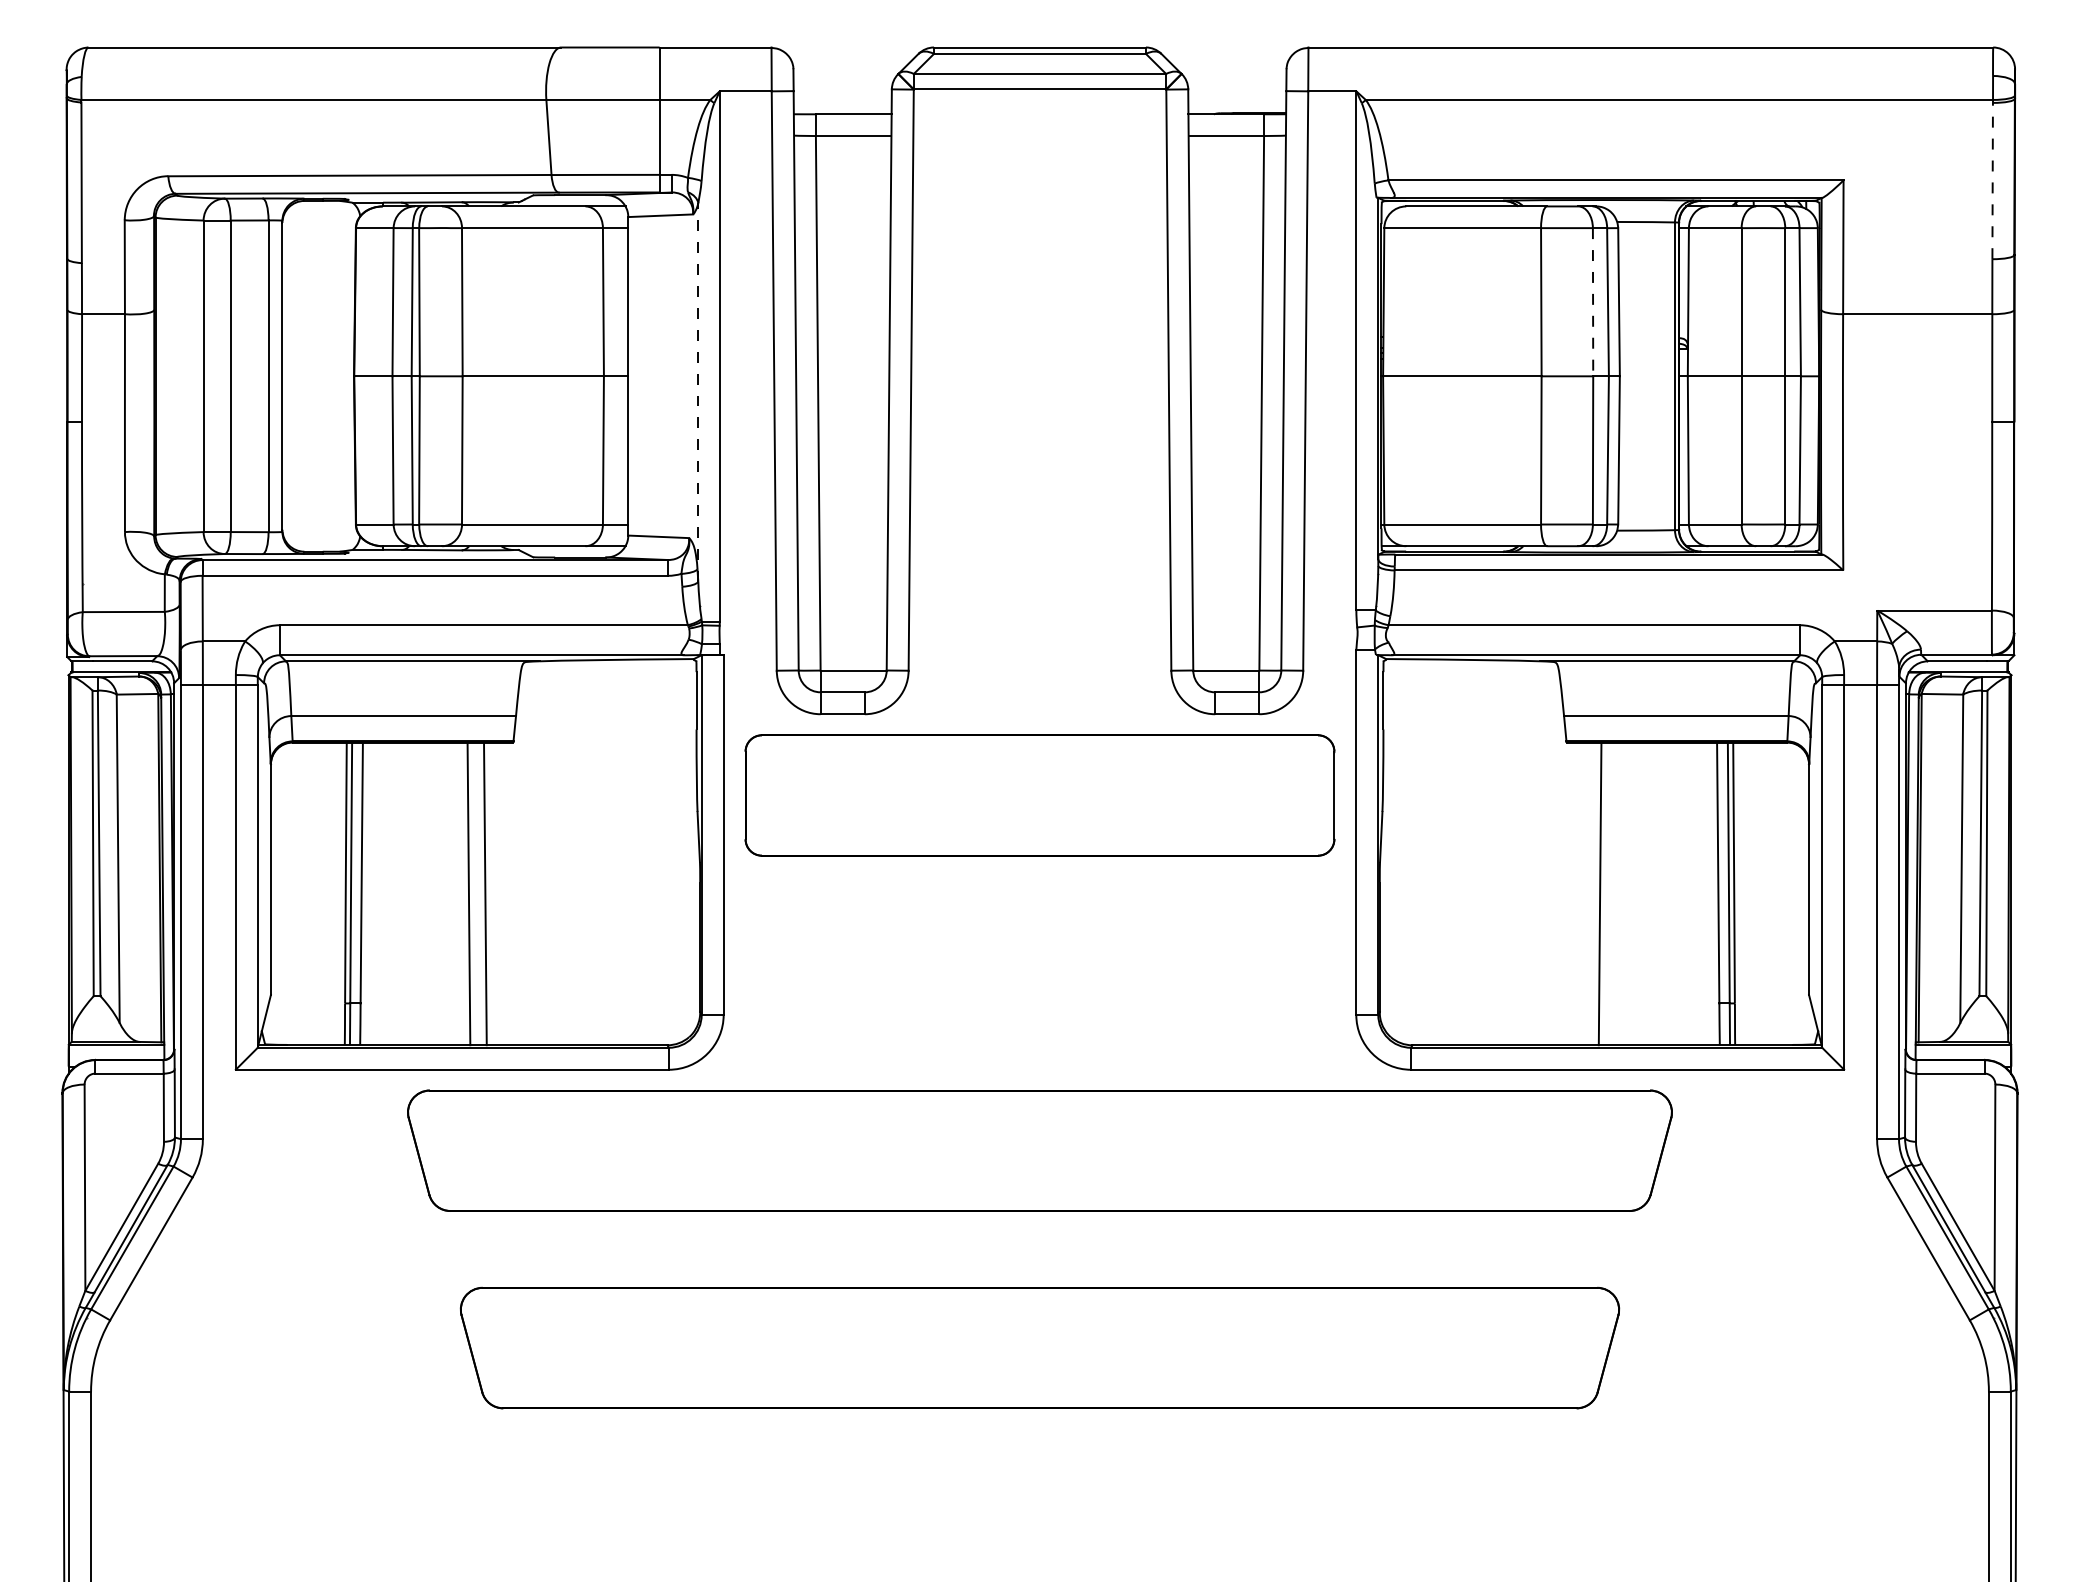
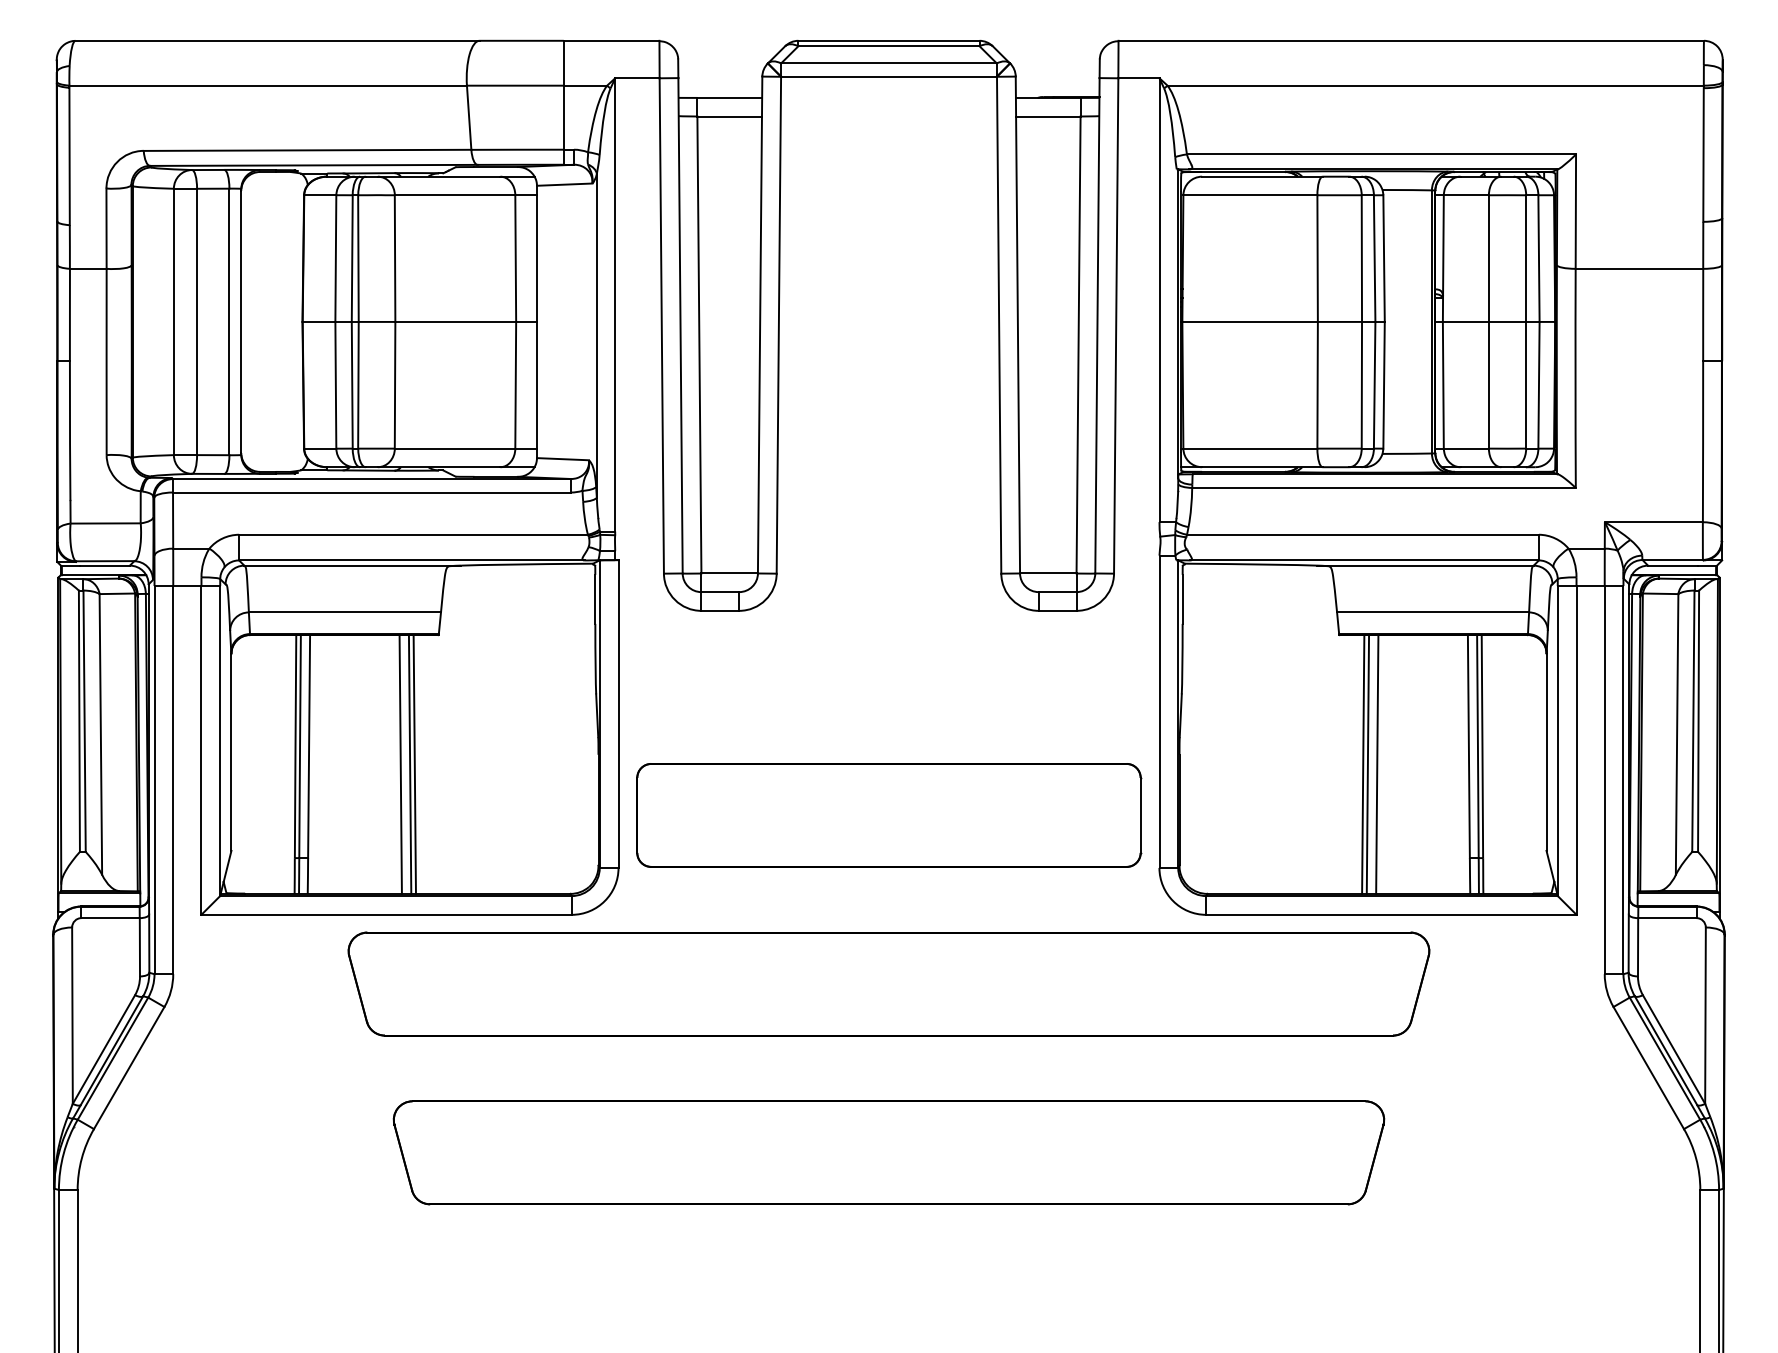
line: (1992, 180) -> (1703, 154), dashed -> solid
line: (1593, 302) -> (1362, 258), dashed -> solid
line: (698, 392) -> (597, 335), dashed -> solid
part: (1039, 795) -> (888, 815), moved
line: (479, 893) -> (409, 764), added
line: (1594, 893) -> (1363, 764), added
line: (1610, 893) -> (1376, 764), added

